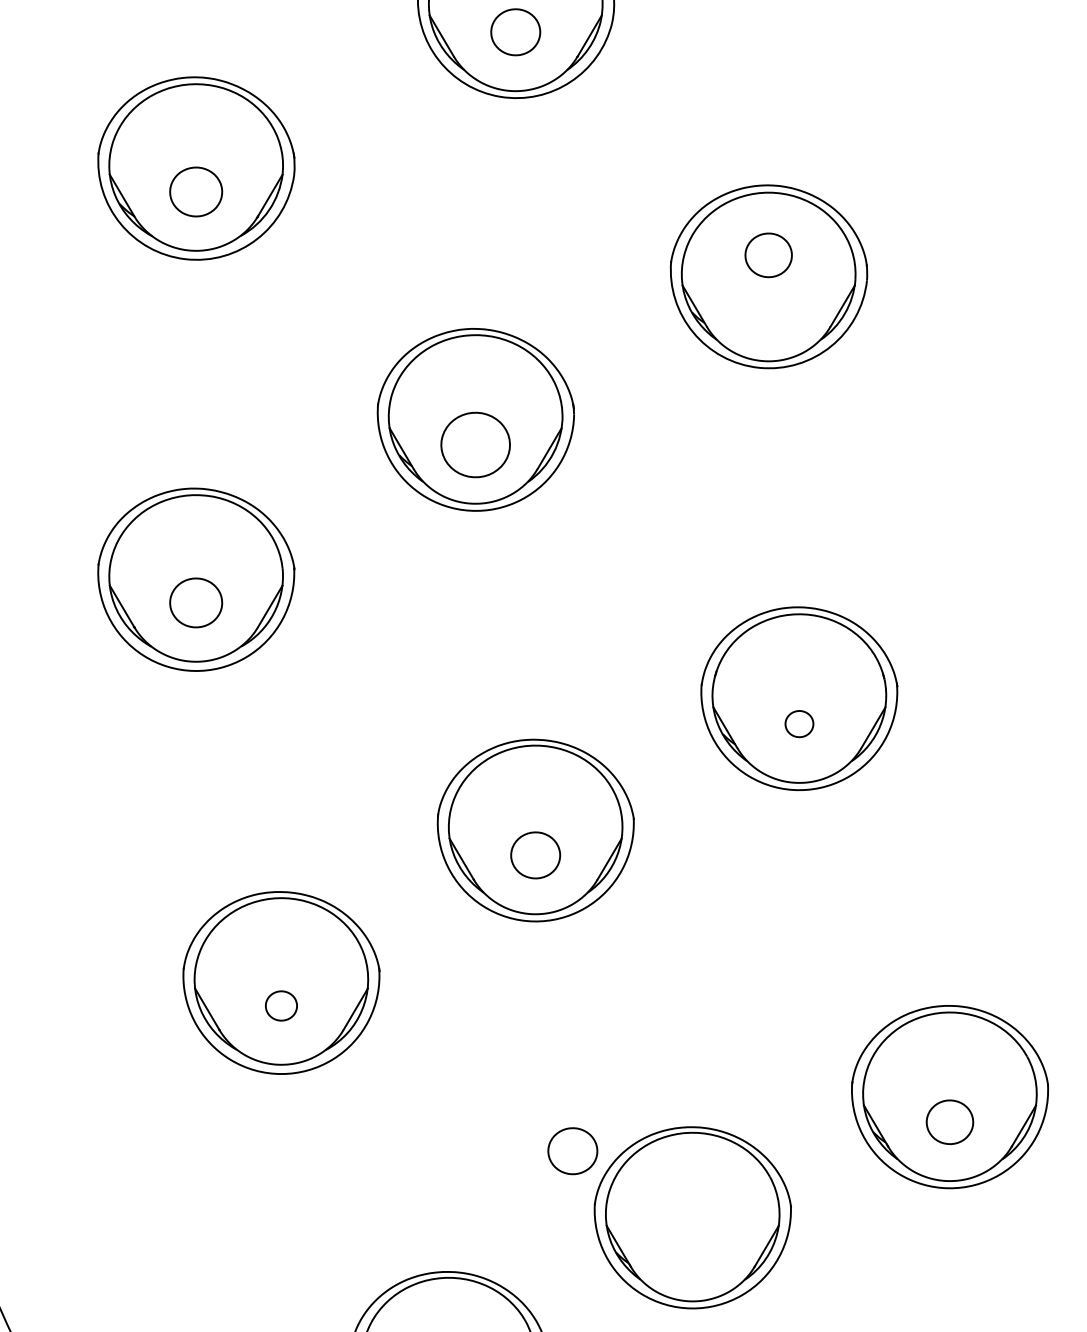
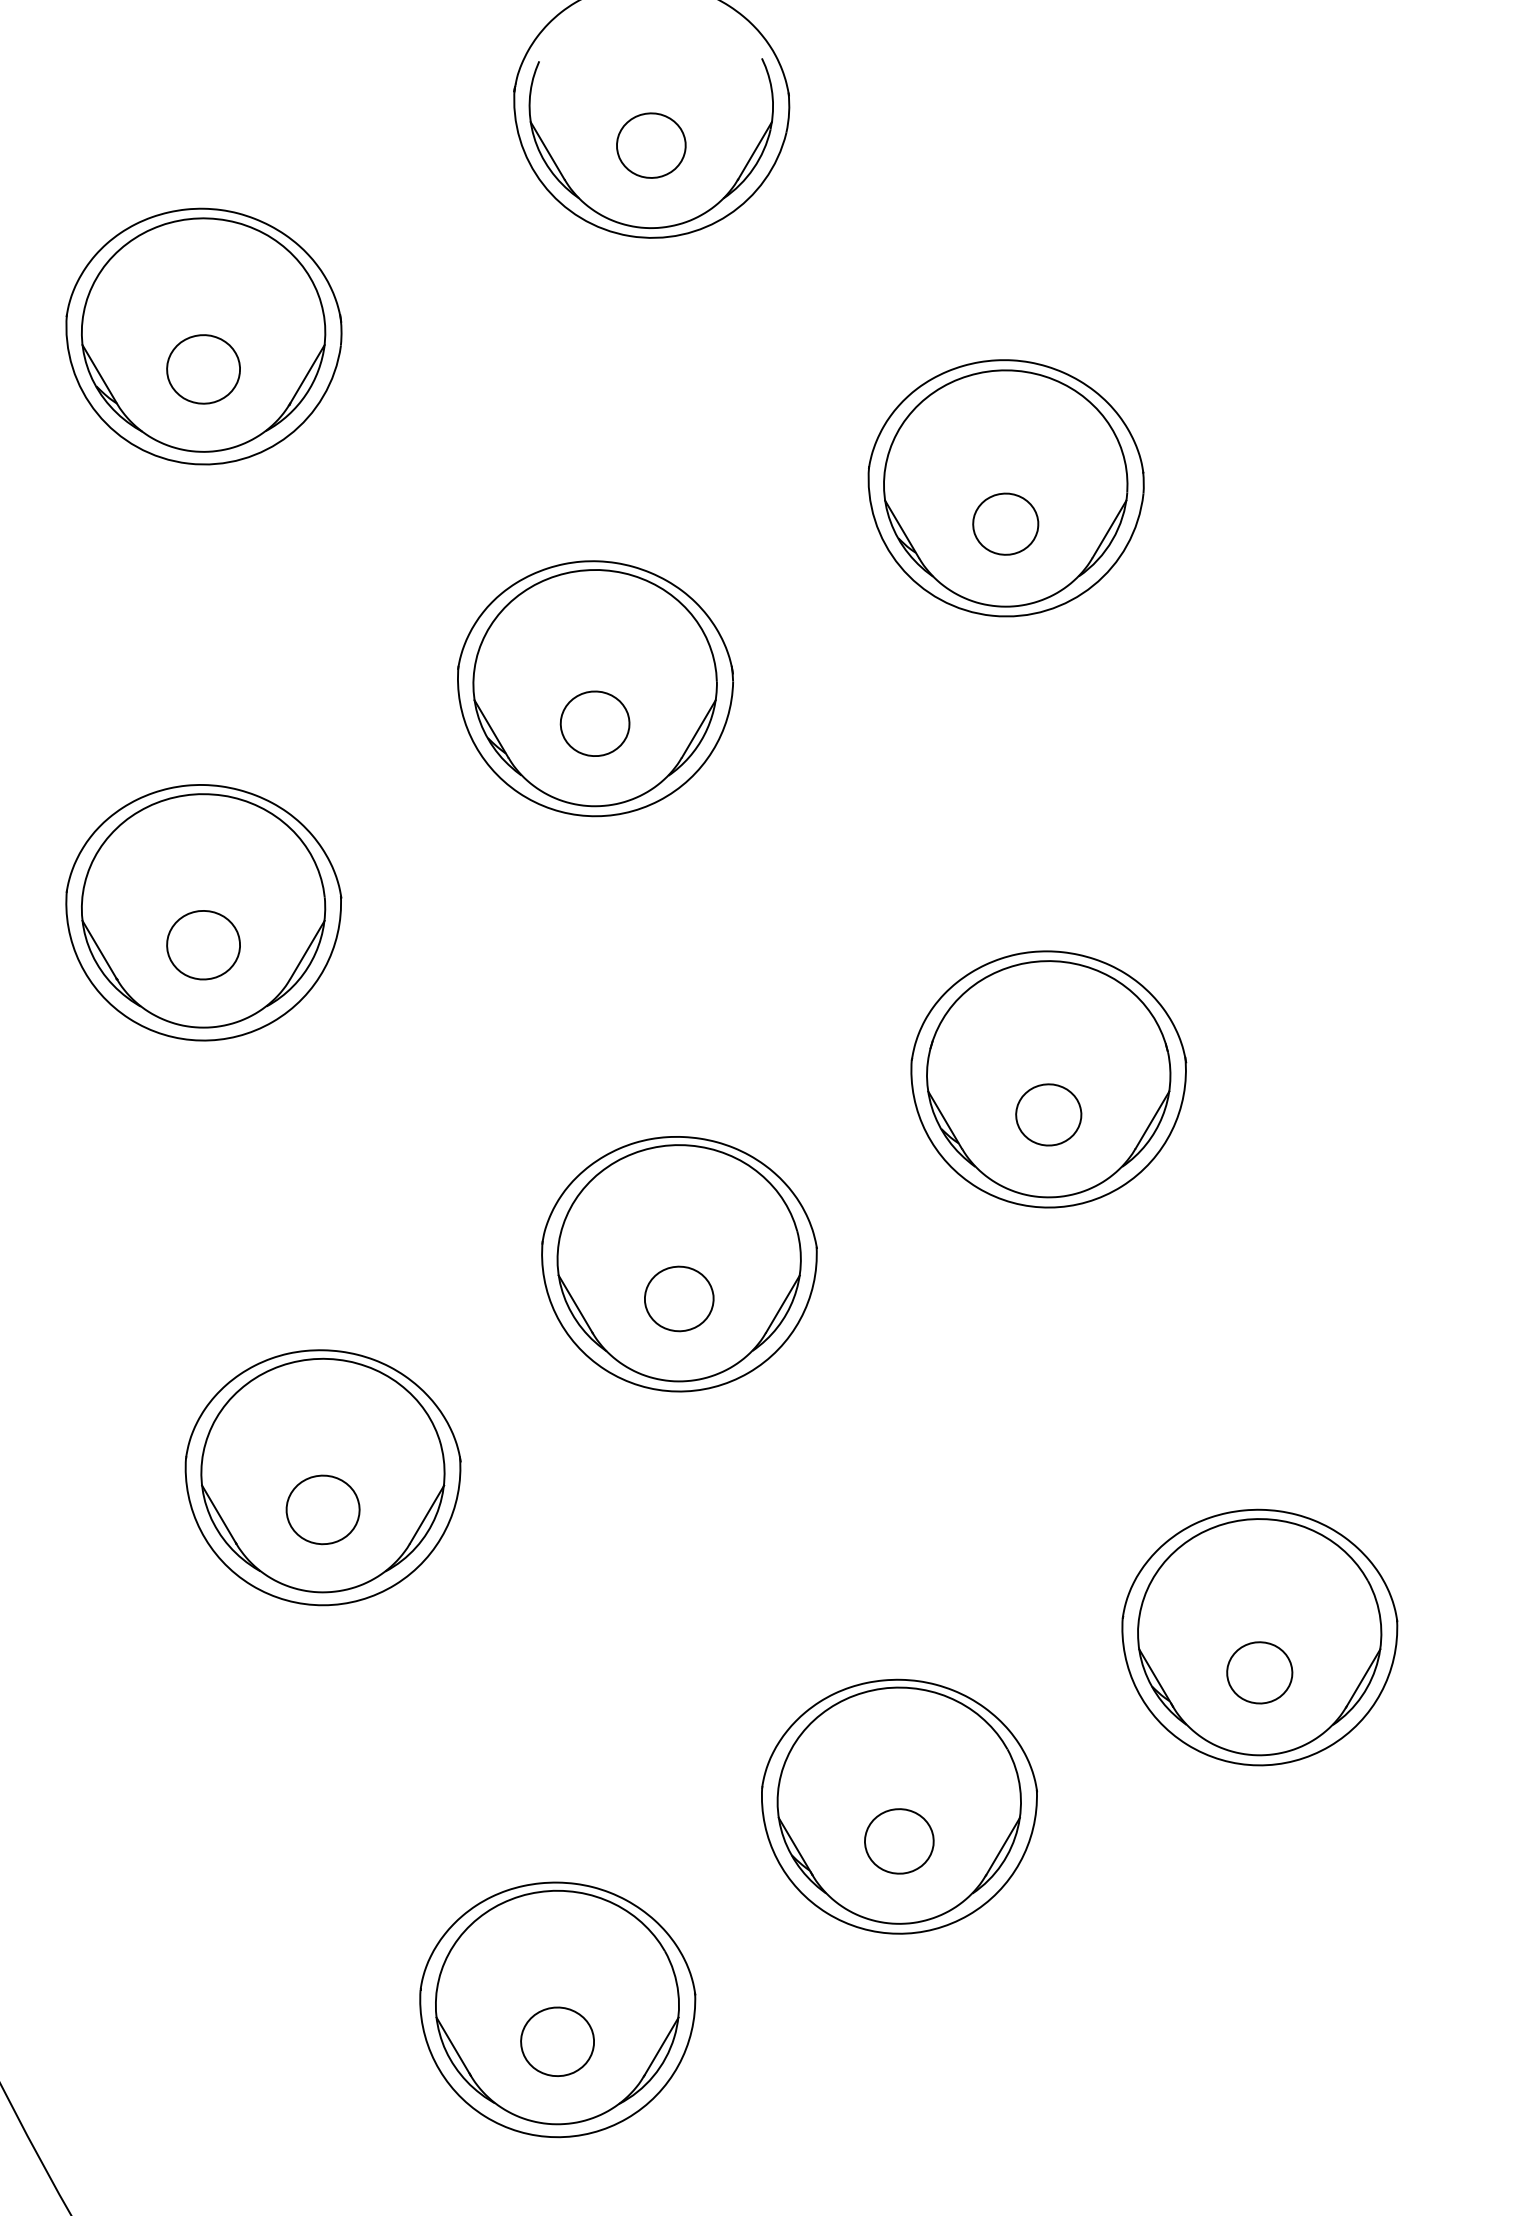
part: (768, 254) -> (1005, 523), moved
part: (475, 444) -> (594, 723), size x0.71
part: (799, 723) -> (1048, 1114), size x1.67
part: (281, 1005) -> (322, 1509), size x1.67
part: (572, 1151) -> (899, 1841), moved

